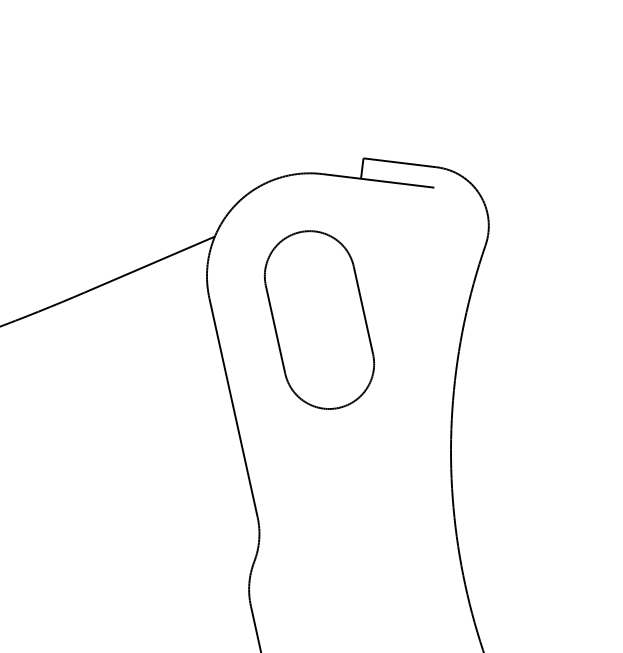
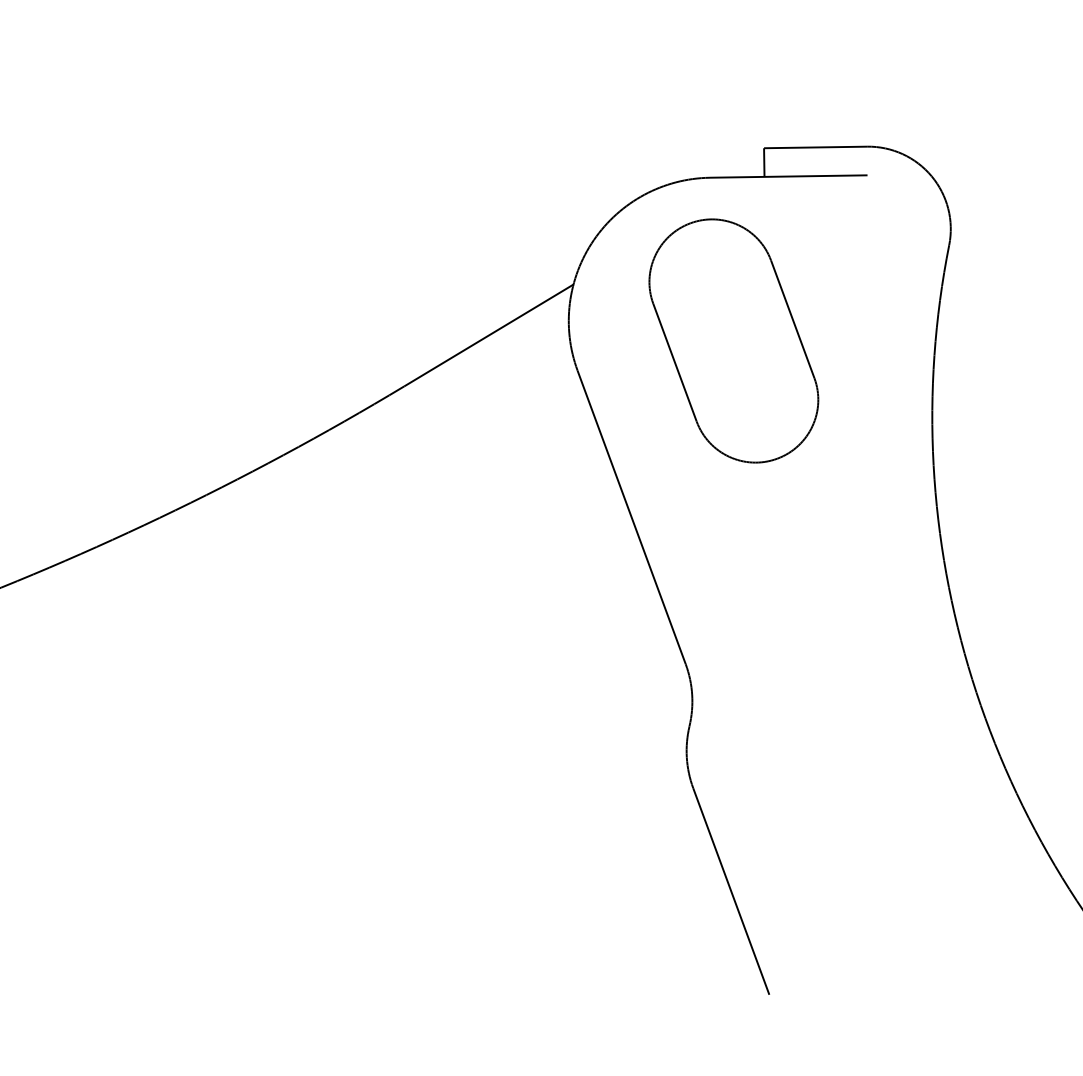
part: (319, 319) -> (733, 340), moved

